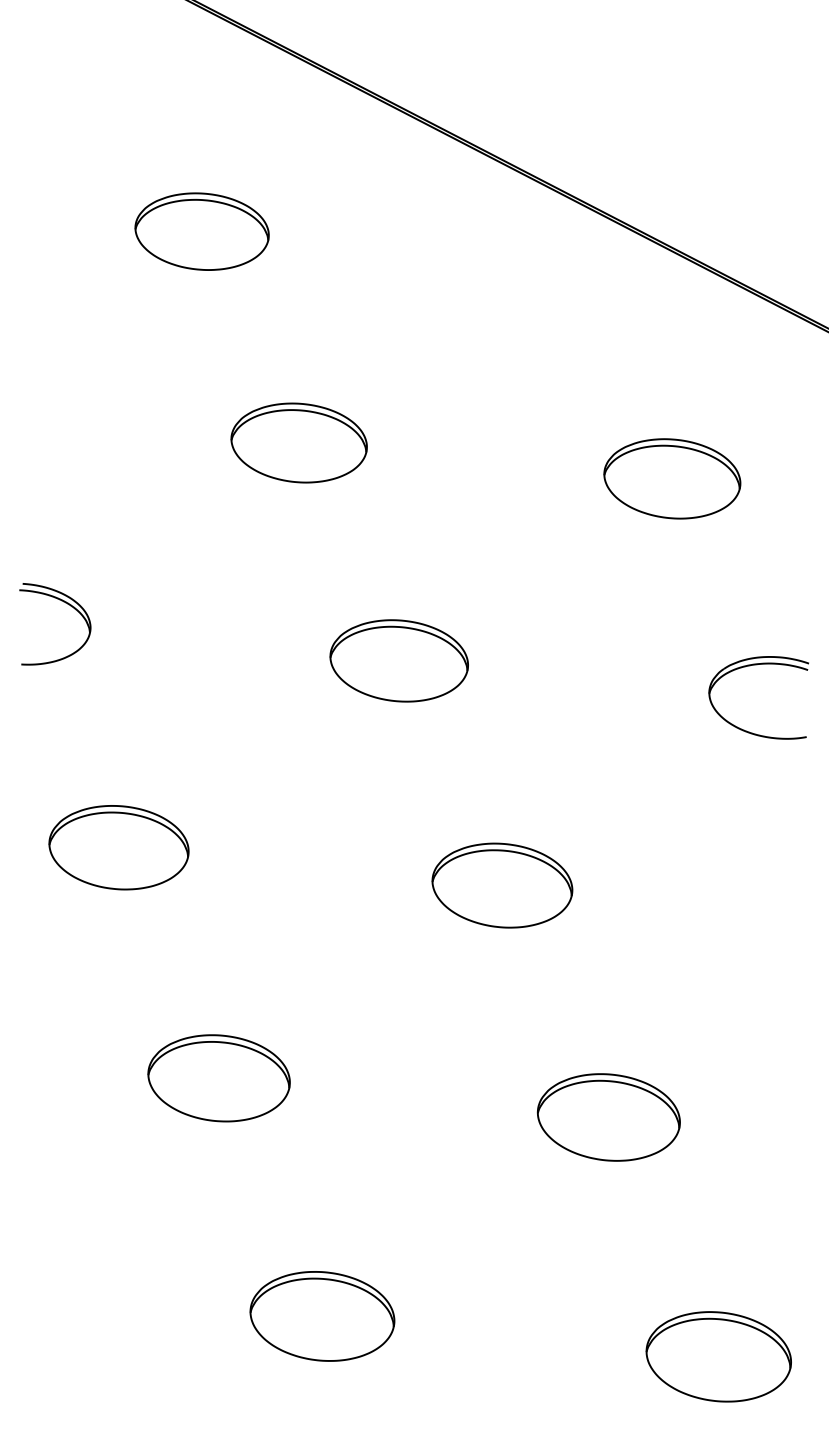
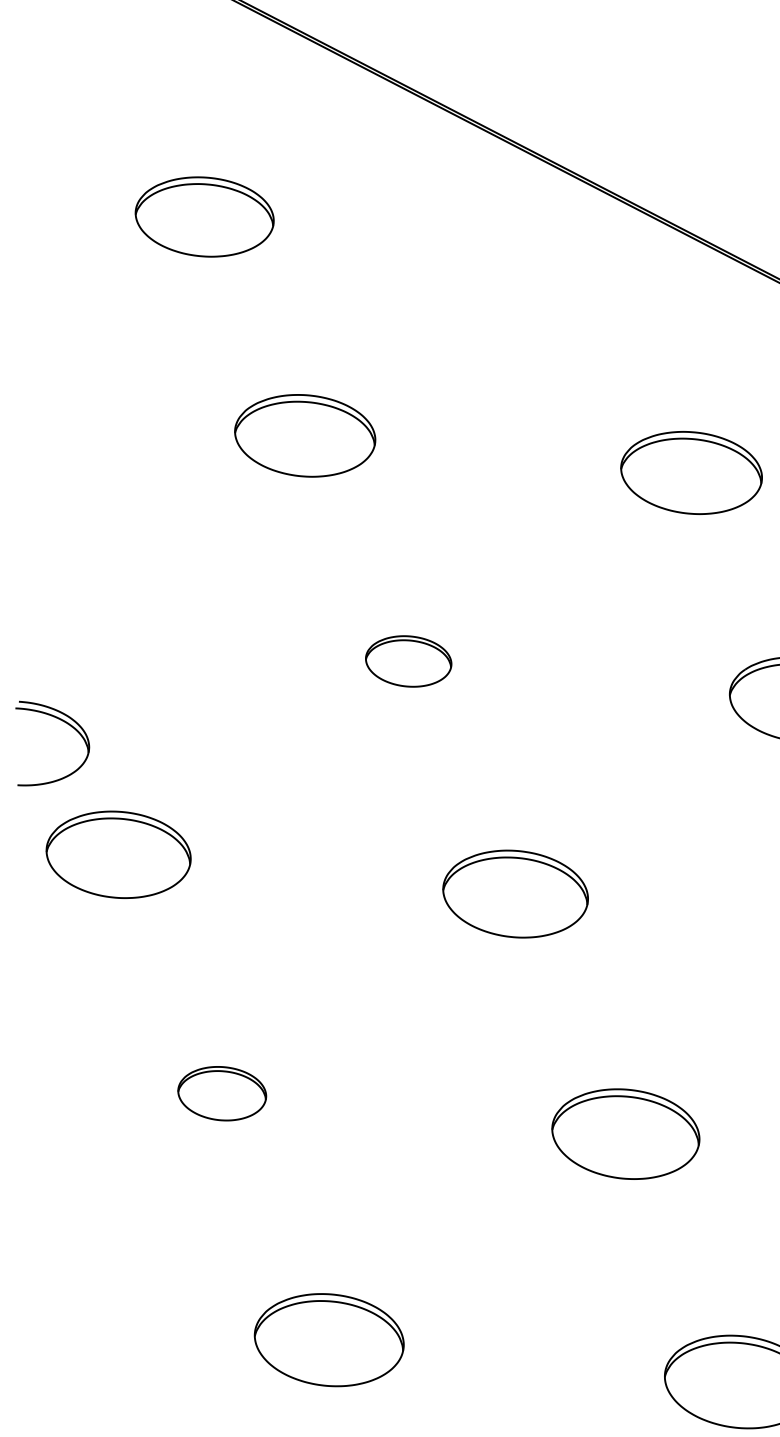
part: (65, 603) -> (63, 722), moved
part: (398, 660) -> (408, 661), size x0.6
part: (218, 1078) -> (221, 1093), size x0.6

